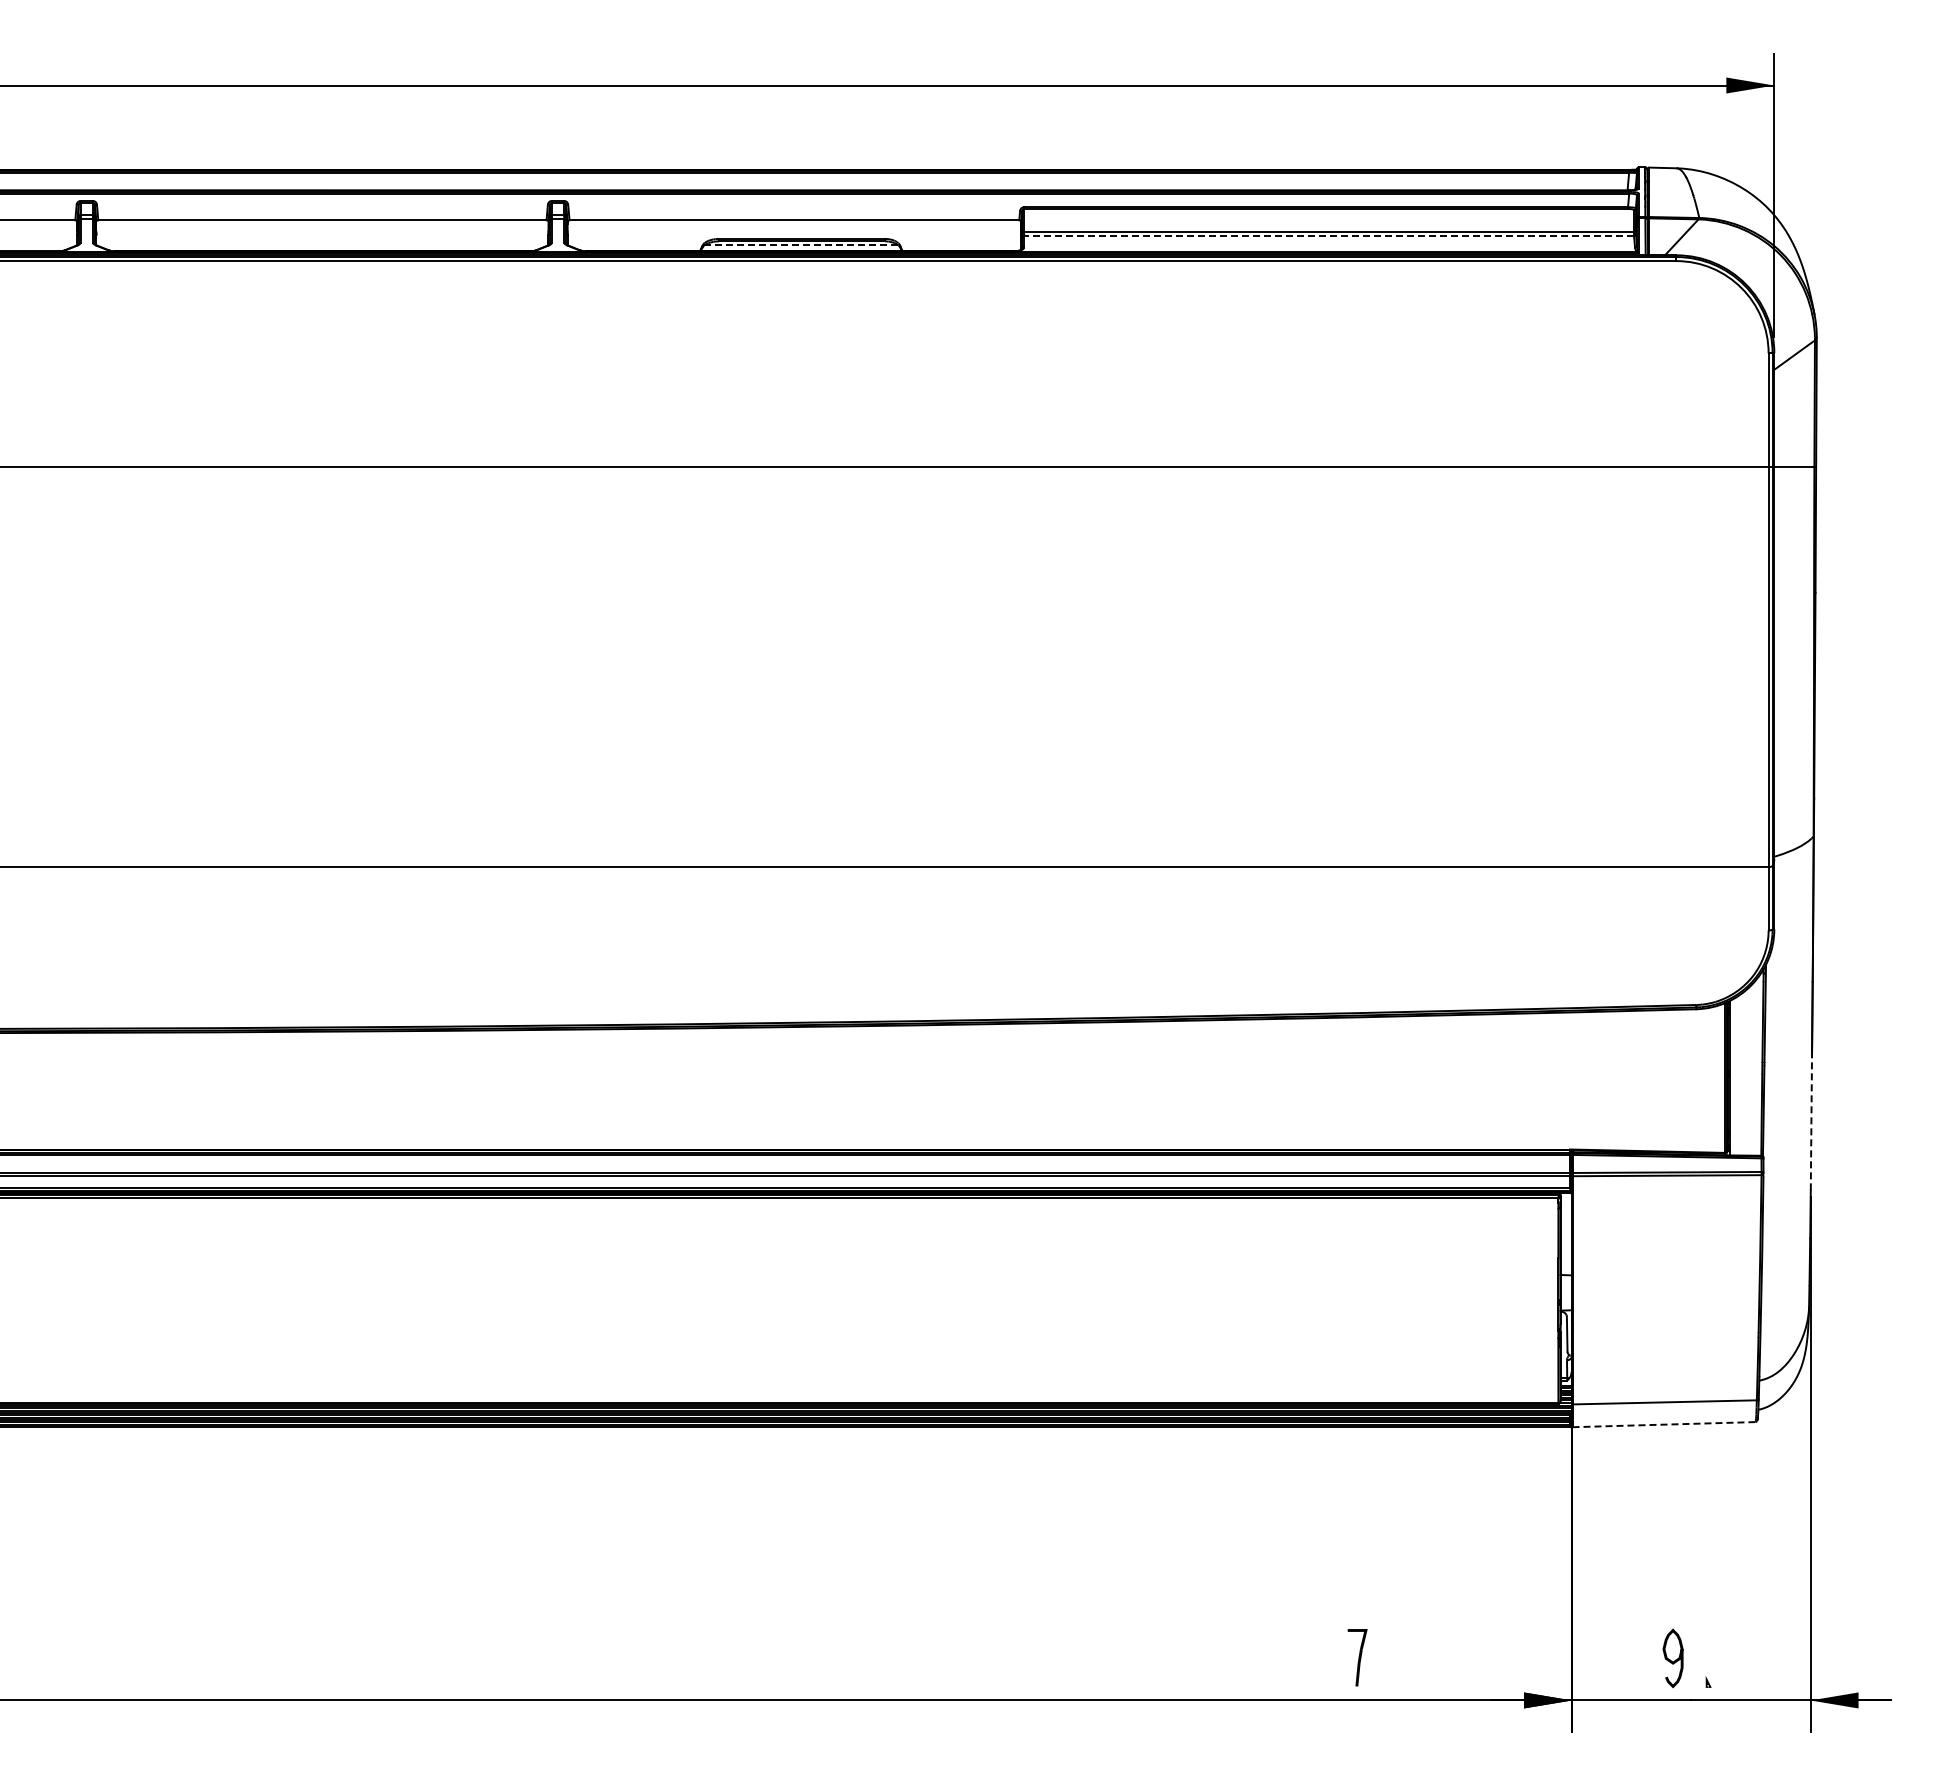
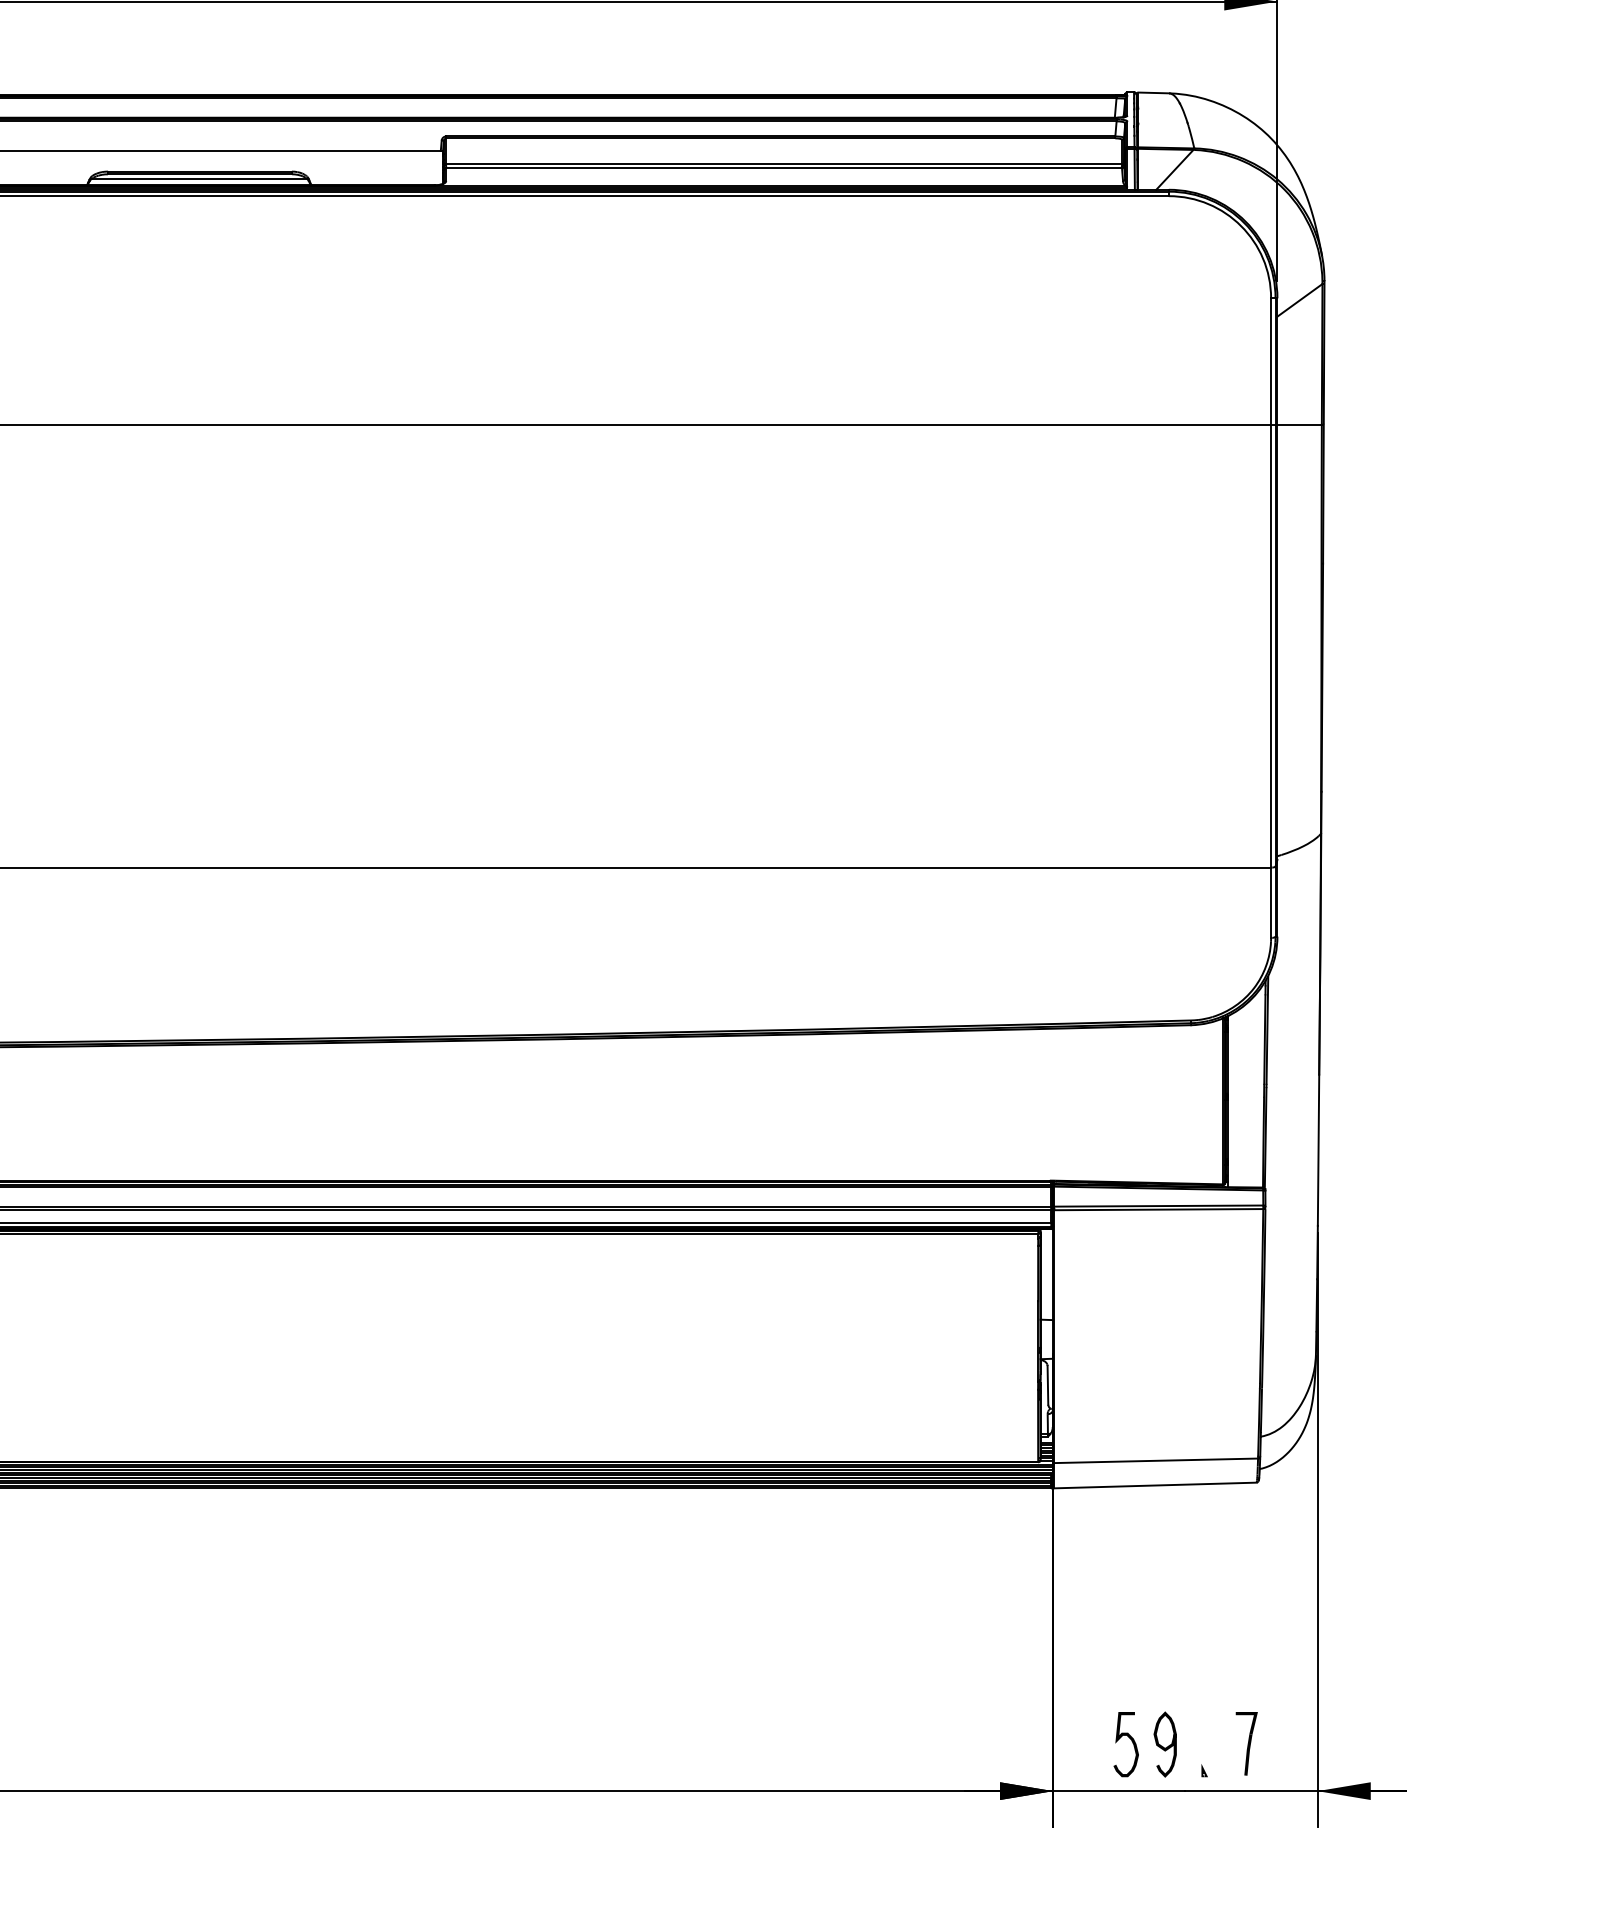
line: (1329, 236) -> (784, 168), dashed -> solid
line: (801, 245) -> (199, 178), dashed -> solid
line: (1811, 1121) -> (1318, 1149), dashed -> solid
line: (1663, 1424) -> (1154, 1485), dashed -> solid
curve: (1642, 1655) -> (1131, 1741), added
part: (1357, 1657) -> (1246, 1743), moved

